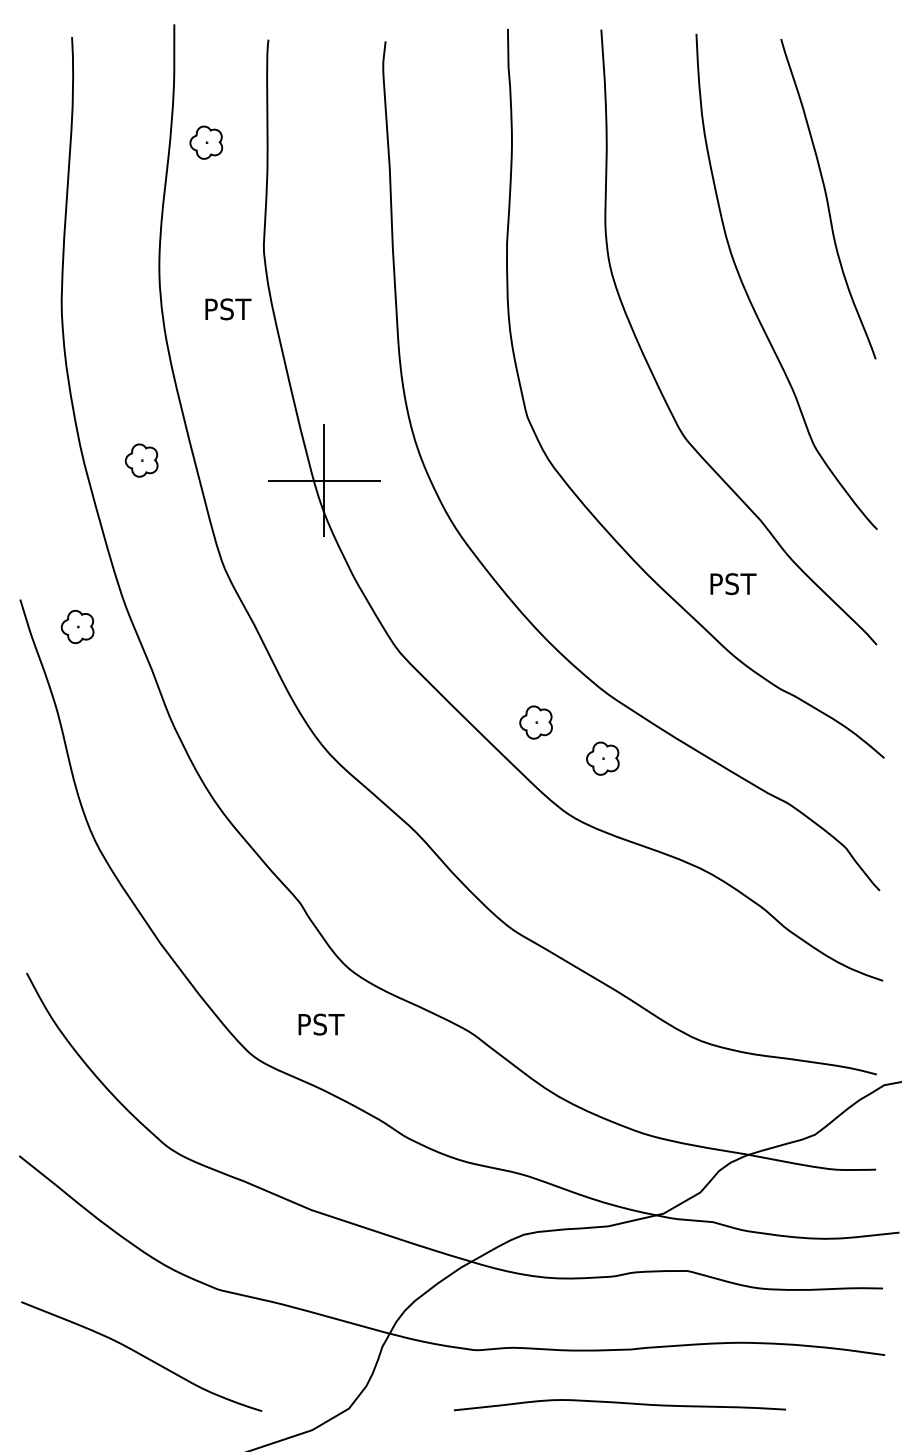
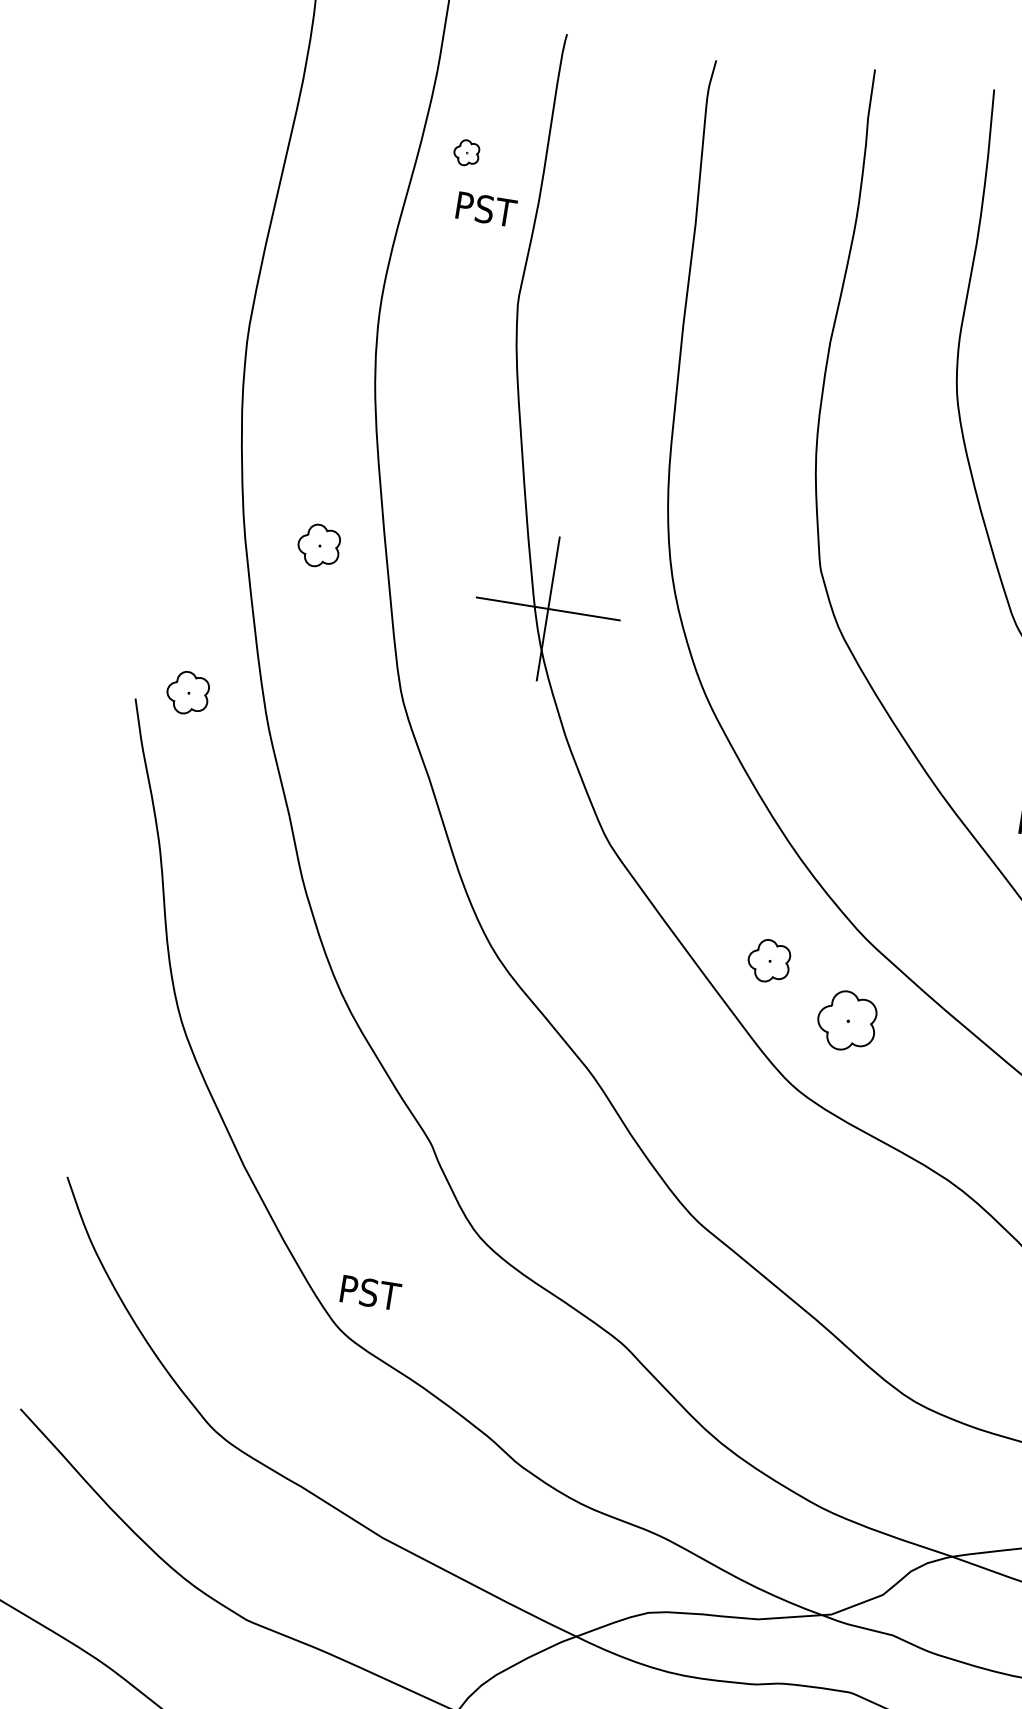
part: (206, 142) -> (466, 152), size x0.6
text: (228, 309) -> (486, 209), moved
part: (77, 627) -> (187, 693), moved
part: (602, 758) -> (846, 1020), size x1.4
text: (321, 1024) -> (370, 1292), moved

